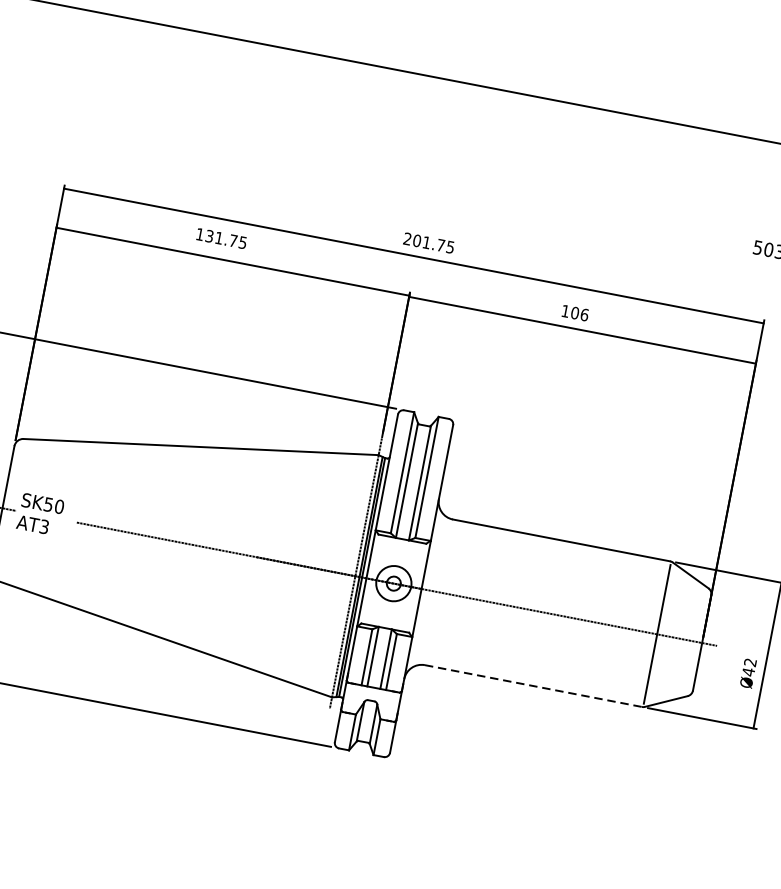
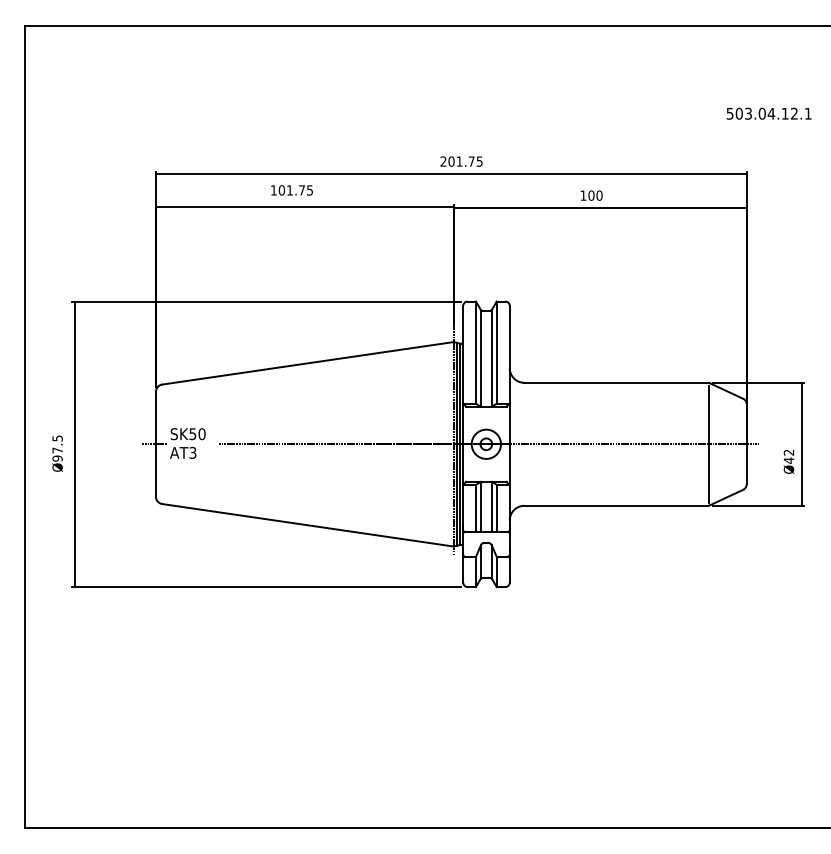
text: (209, 236) -> (281, 190), 131.75 -> 101.75
text: (584, 314) -> (599, 195), 106 -> 100
line: (534, 685) -> (616, 505), dashed -> solid

